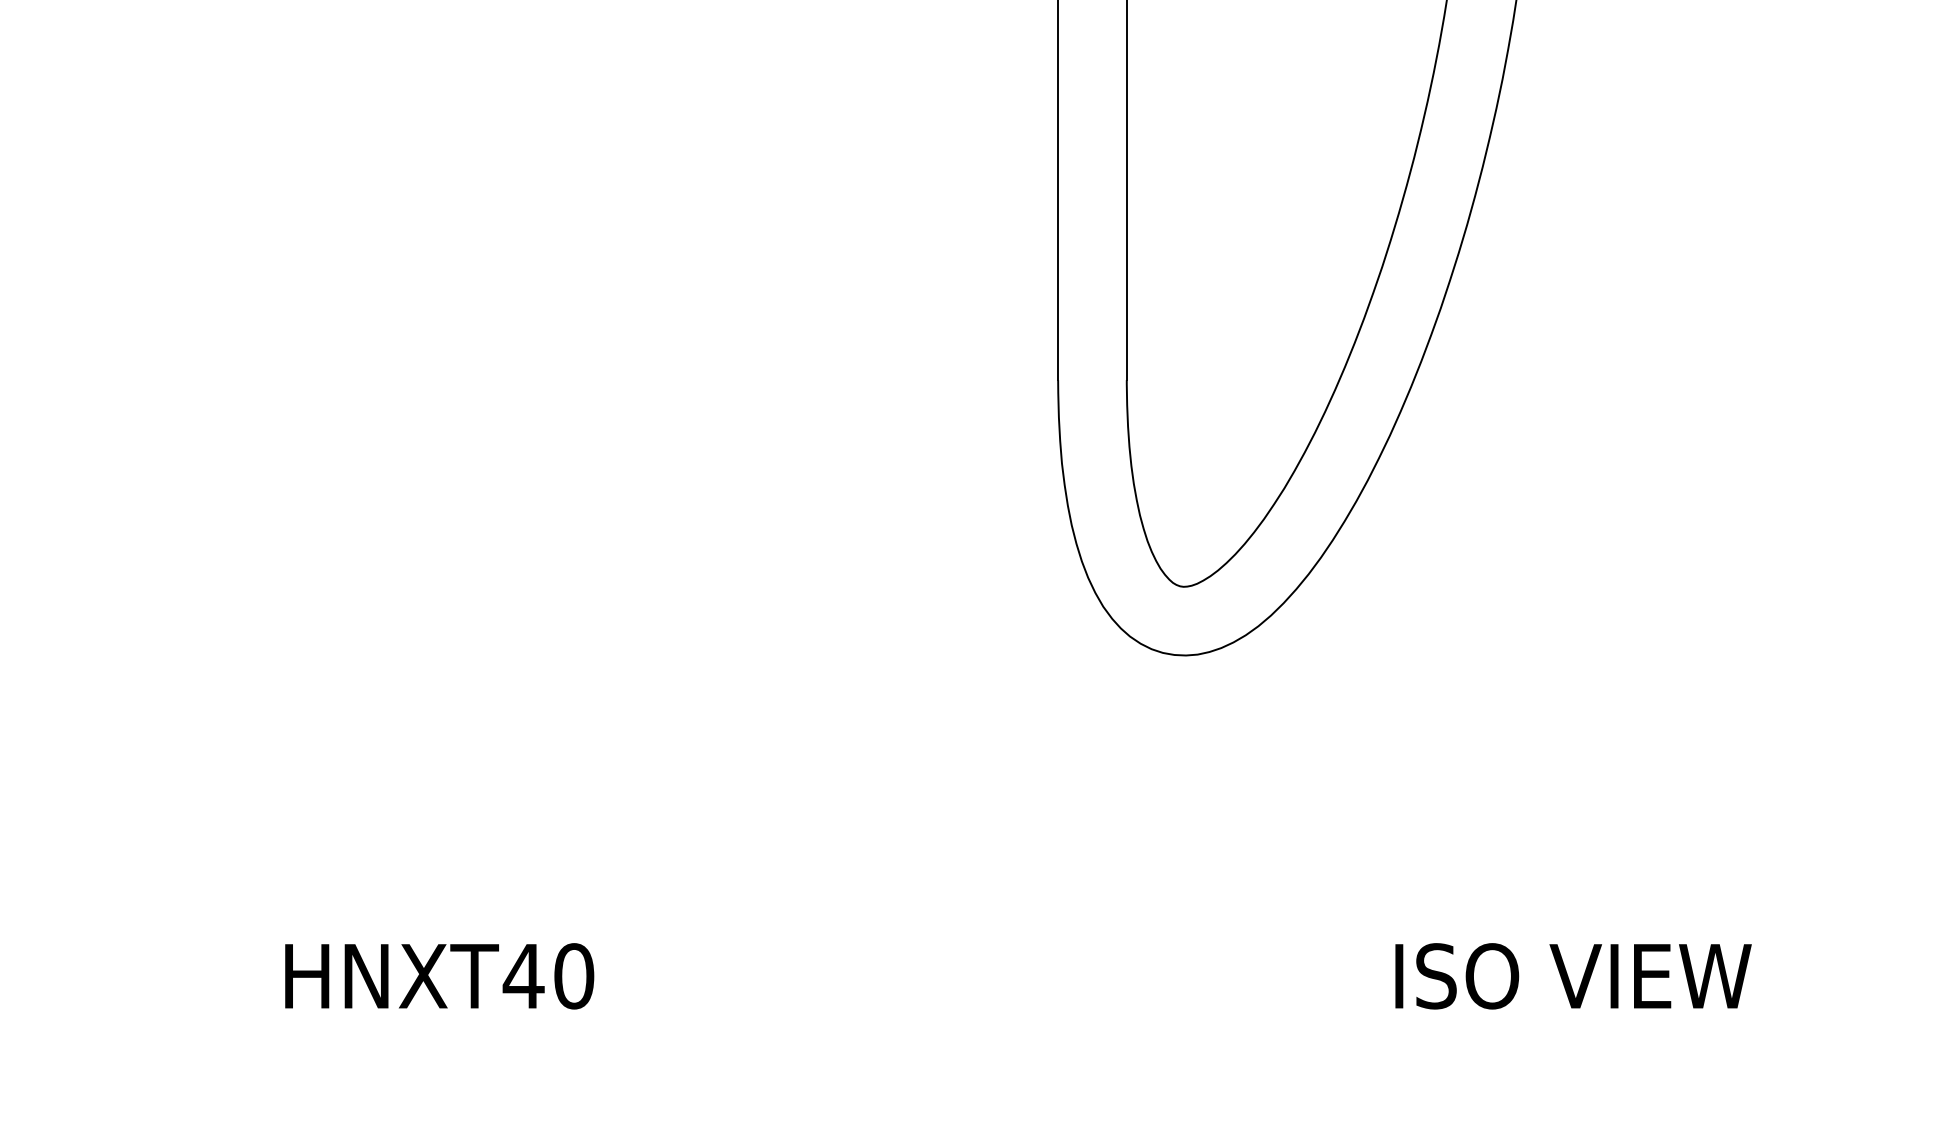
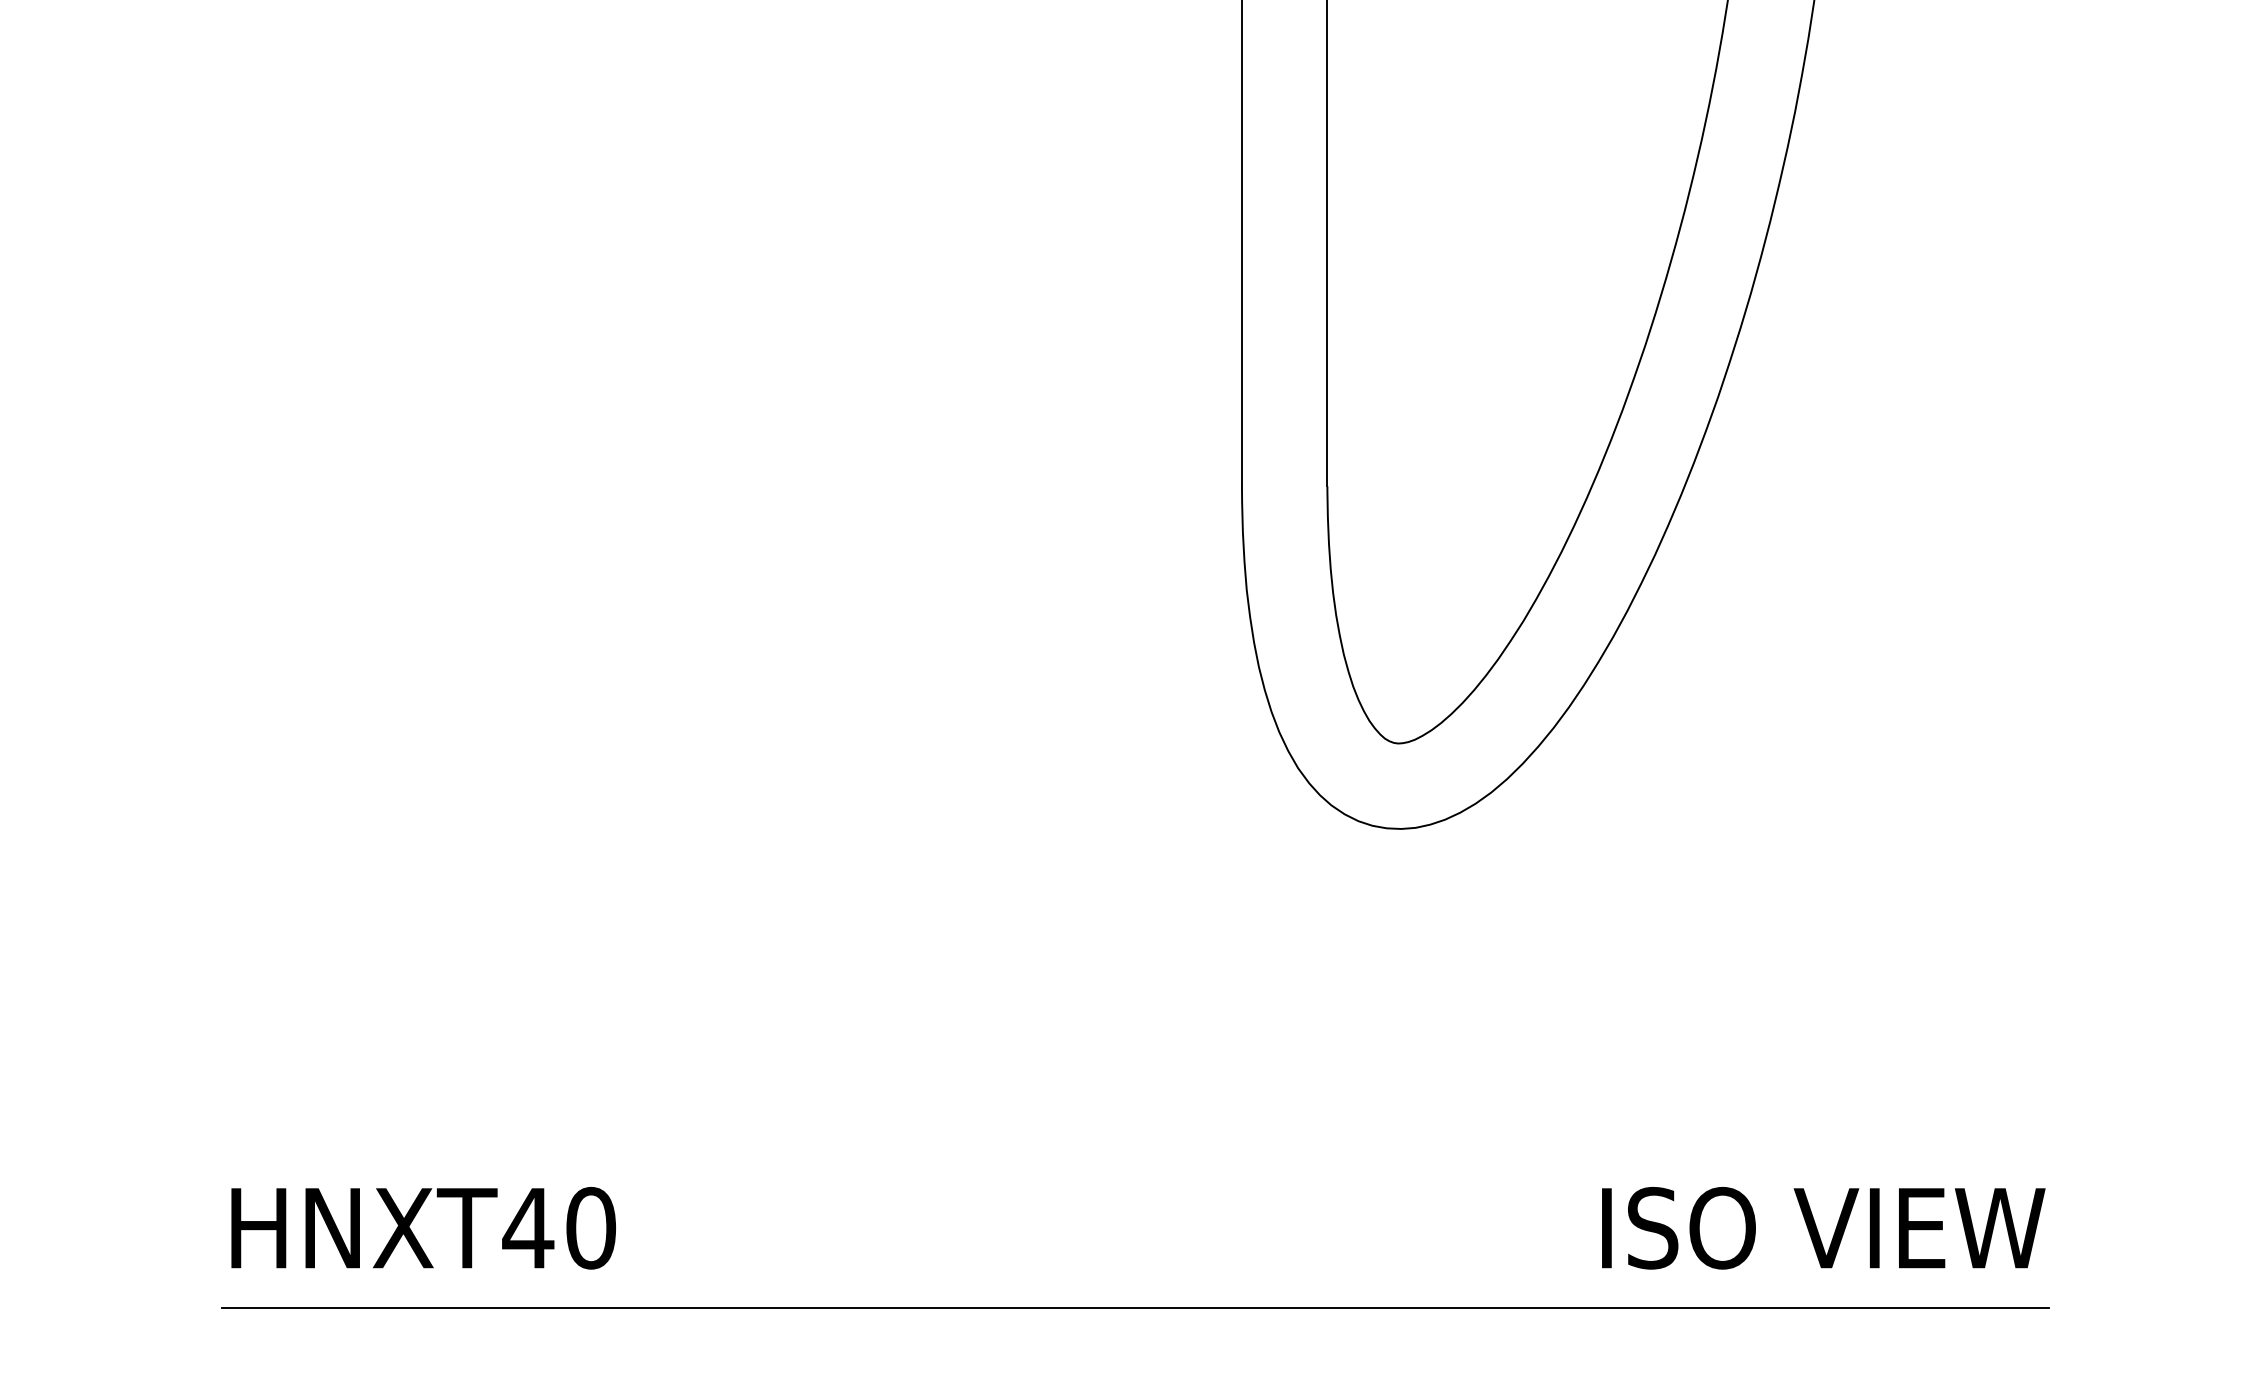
text: (439, 976) -> (423, 1228), moved
text: (1573, 976) -> (1823, 1228), moved
line: (972, 1040) -> (1135, 1308), added

